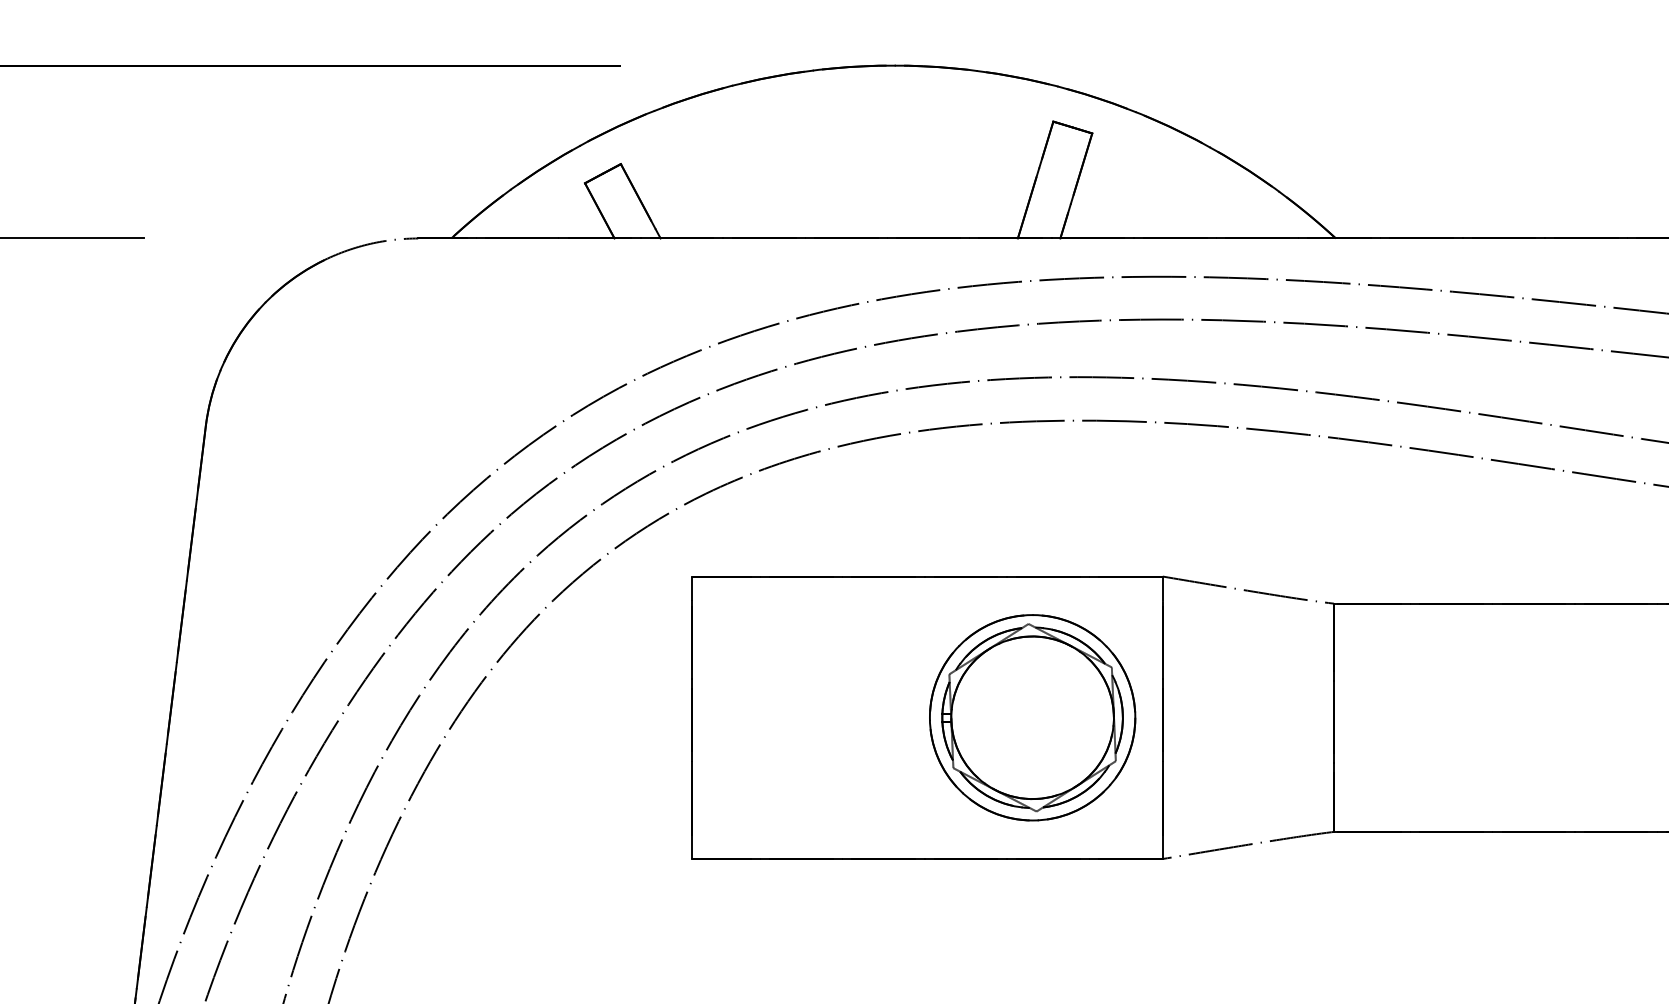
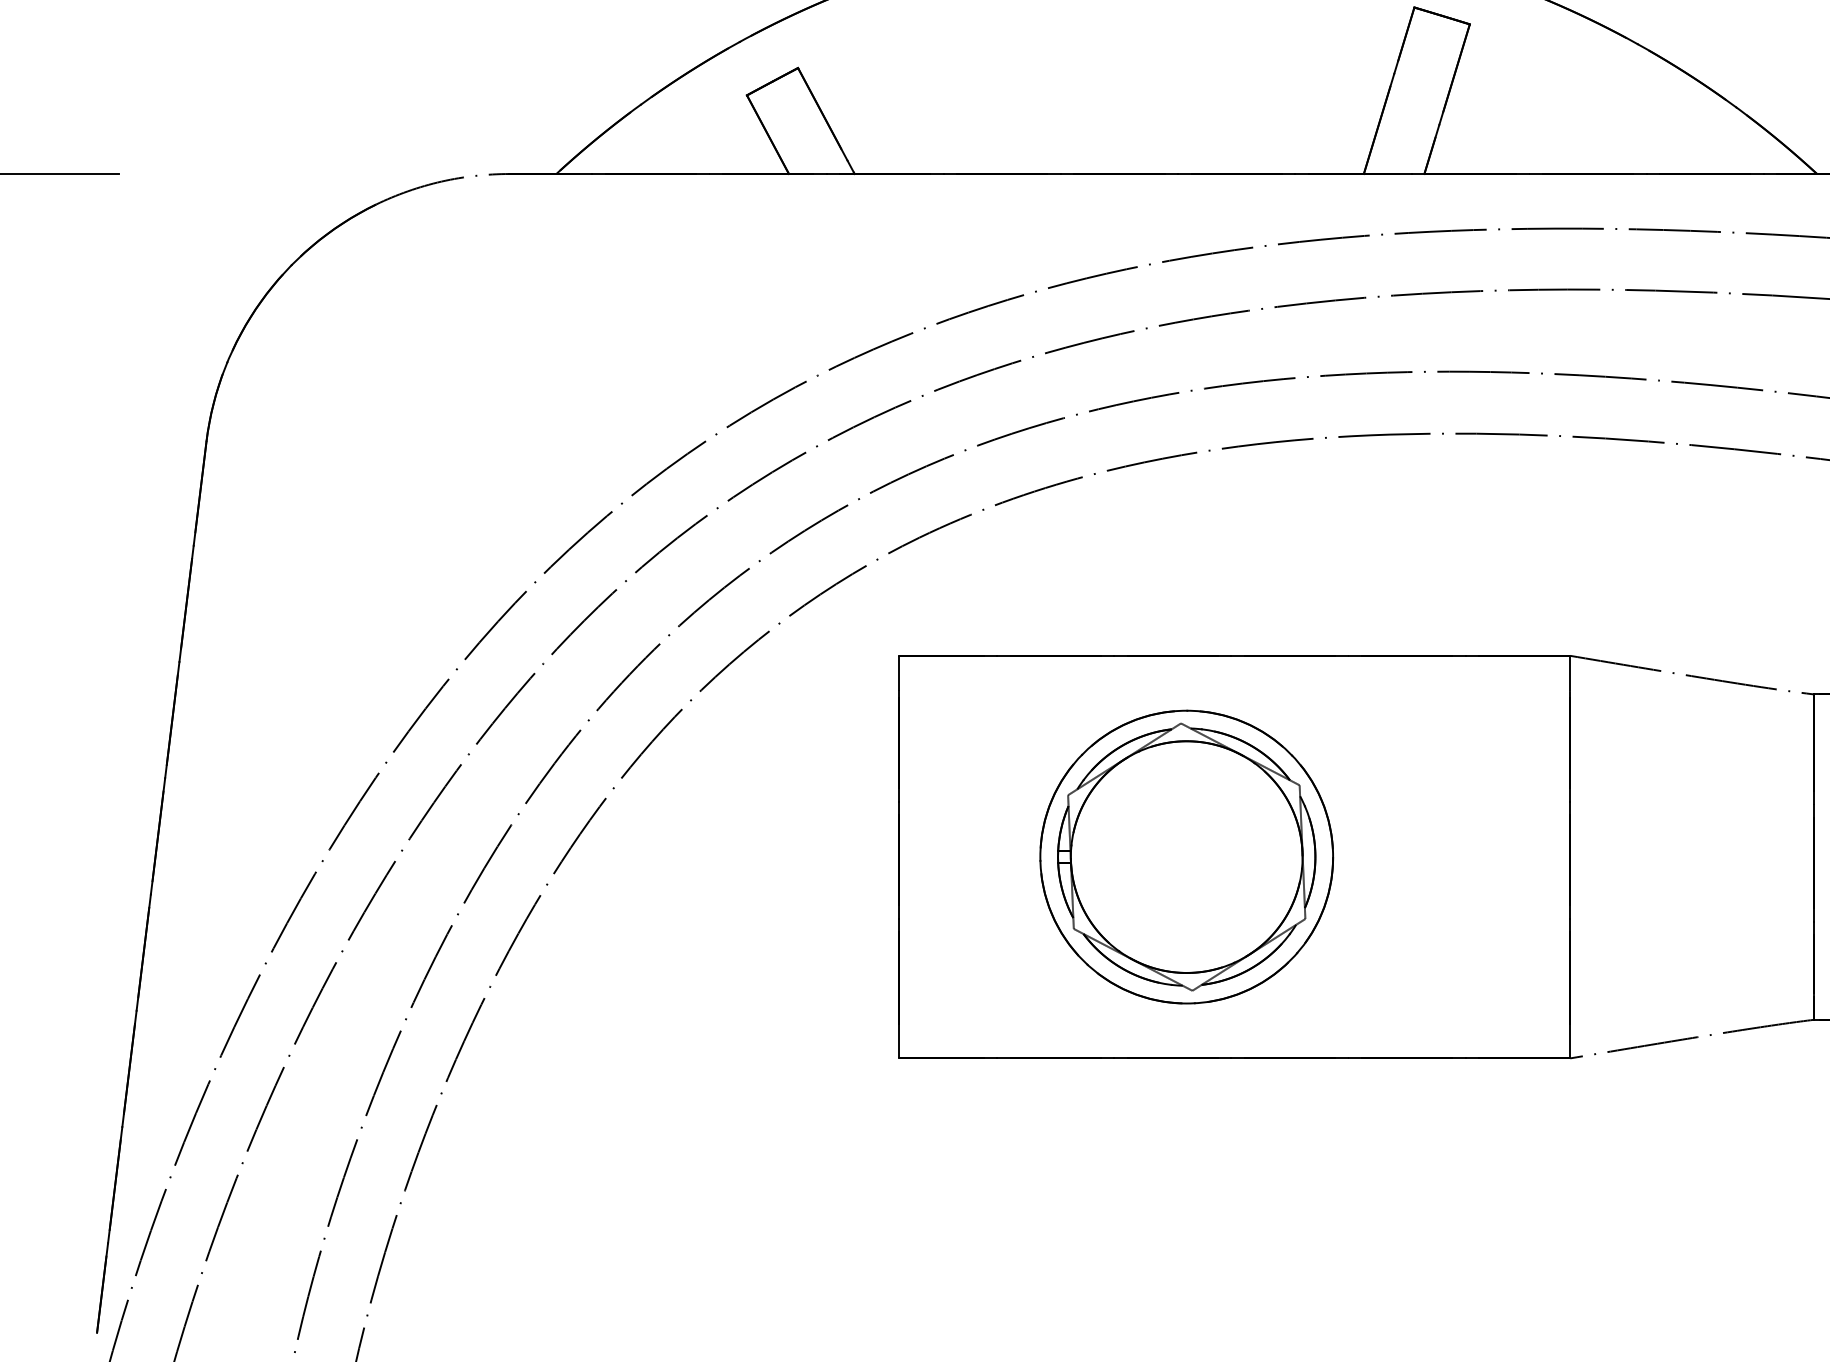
part: (1032, 717) -> (1186, 856), moved

